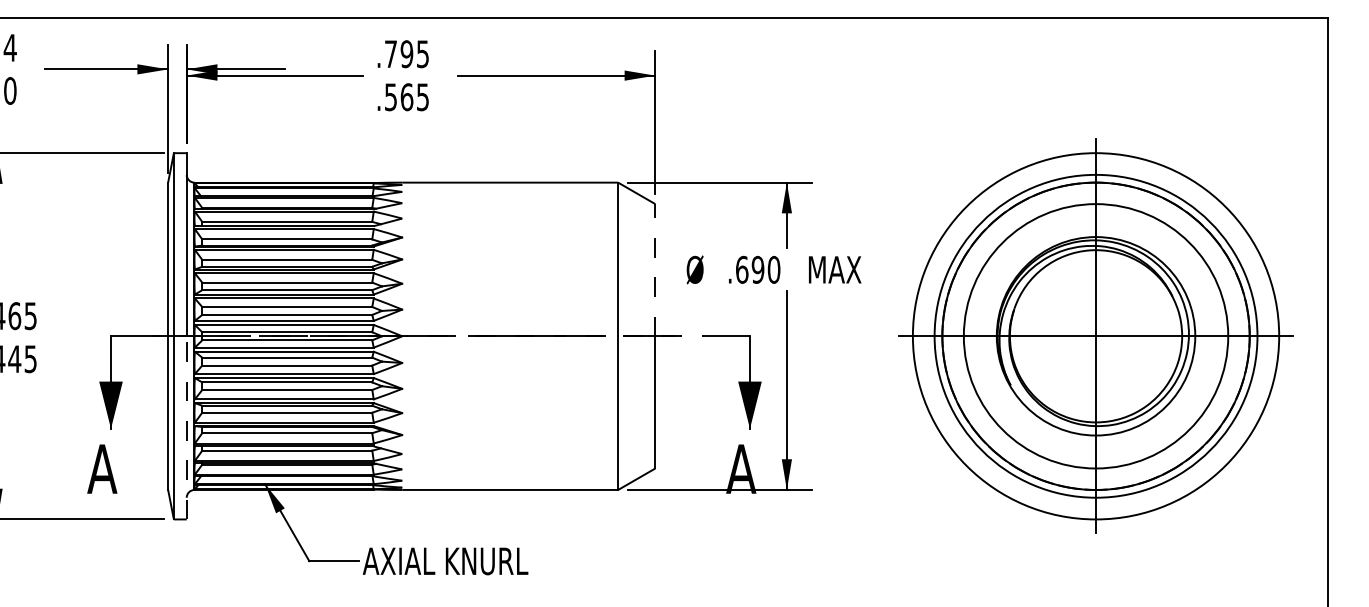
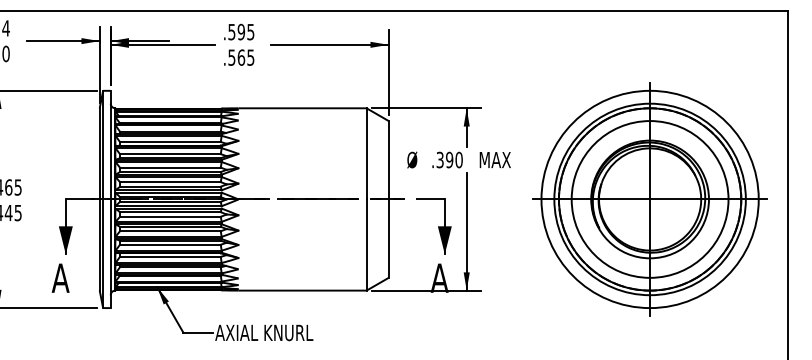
text: (390, 54) -> (231, 32), .795 -> .595
line: (654, 268) -> (388, 159), dashed -> solid
text: (740, 268) -> (439, 159), .690 -> .390
line: (186, 427) -> (110, 253), dashed -> solid

